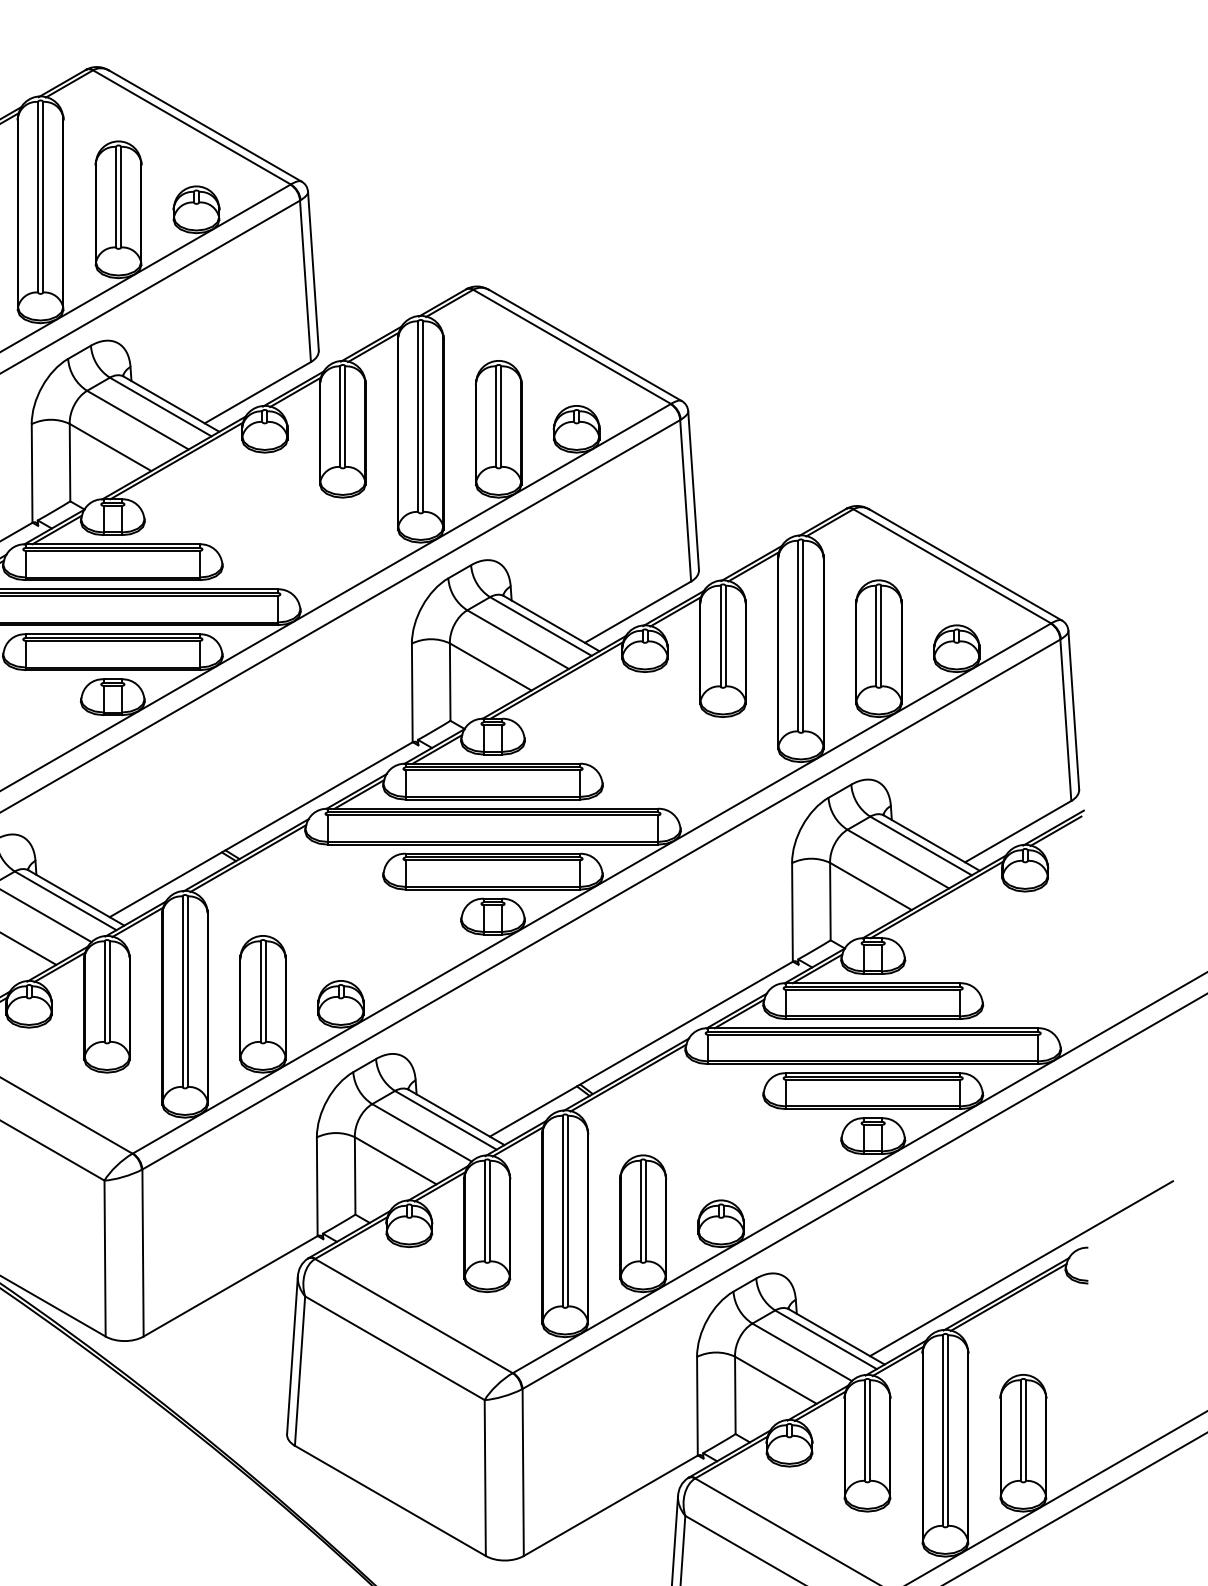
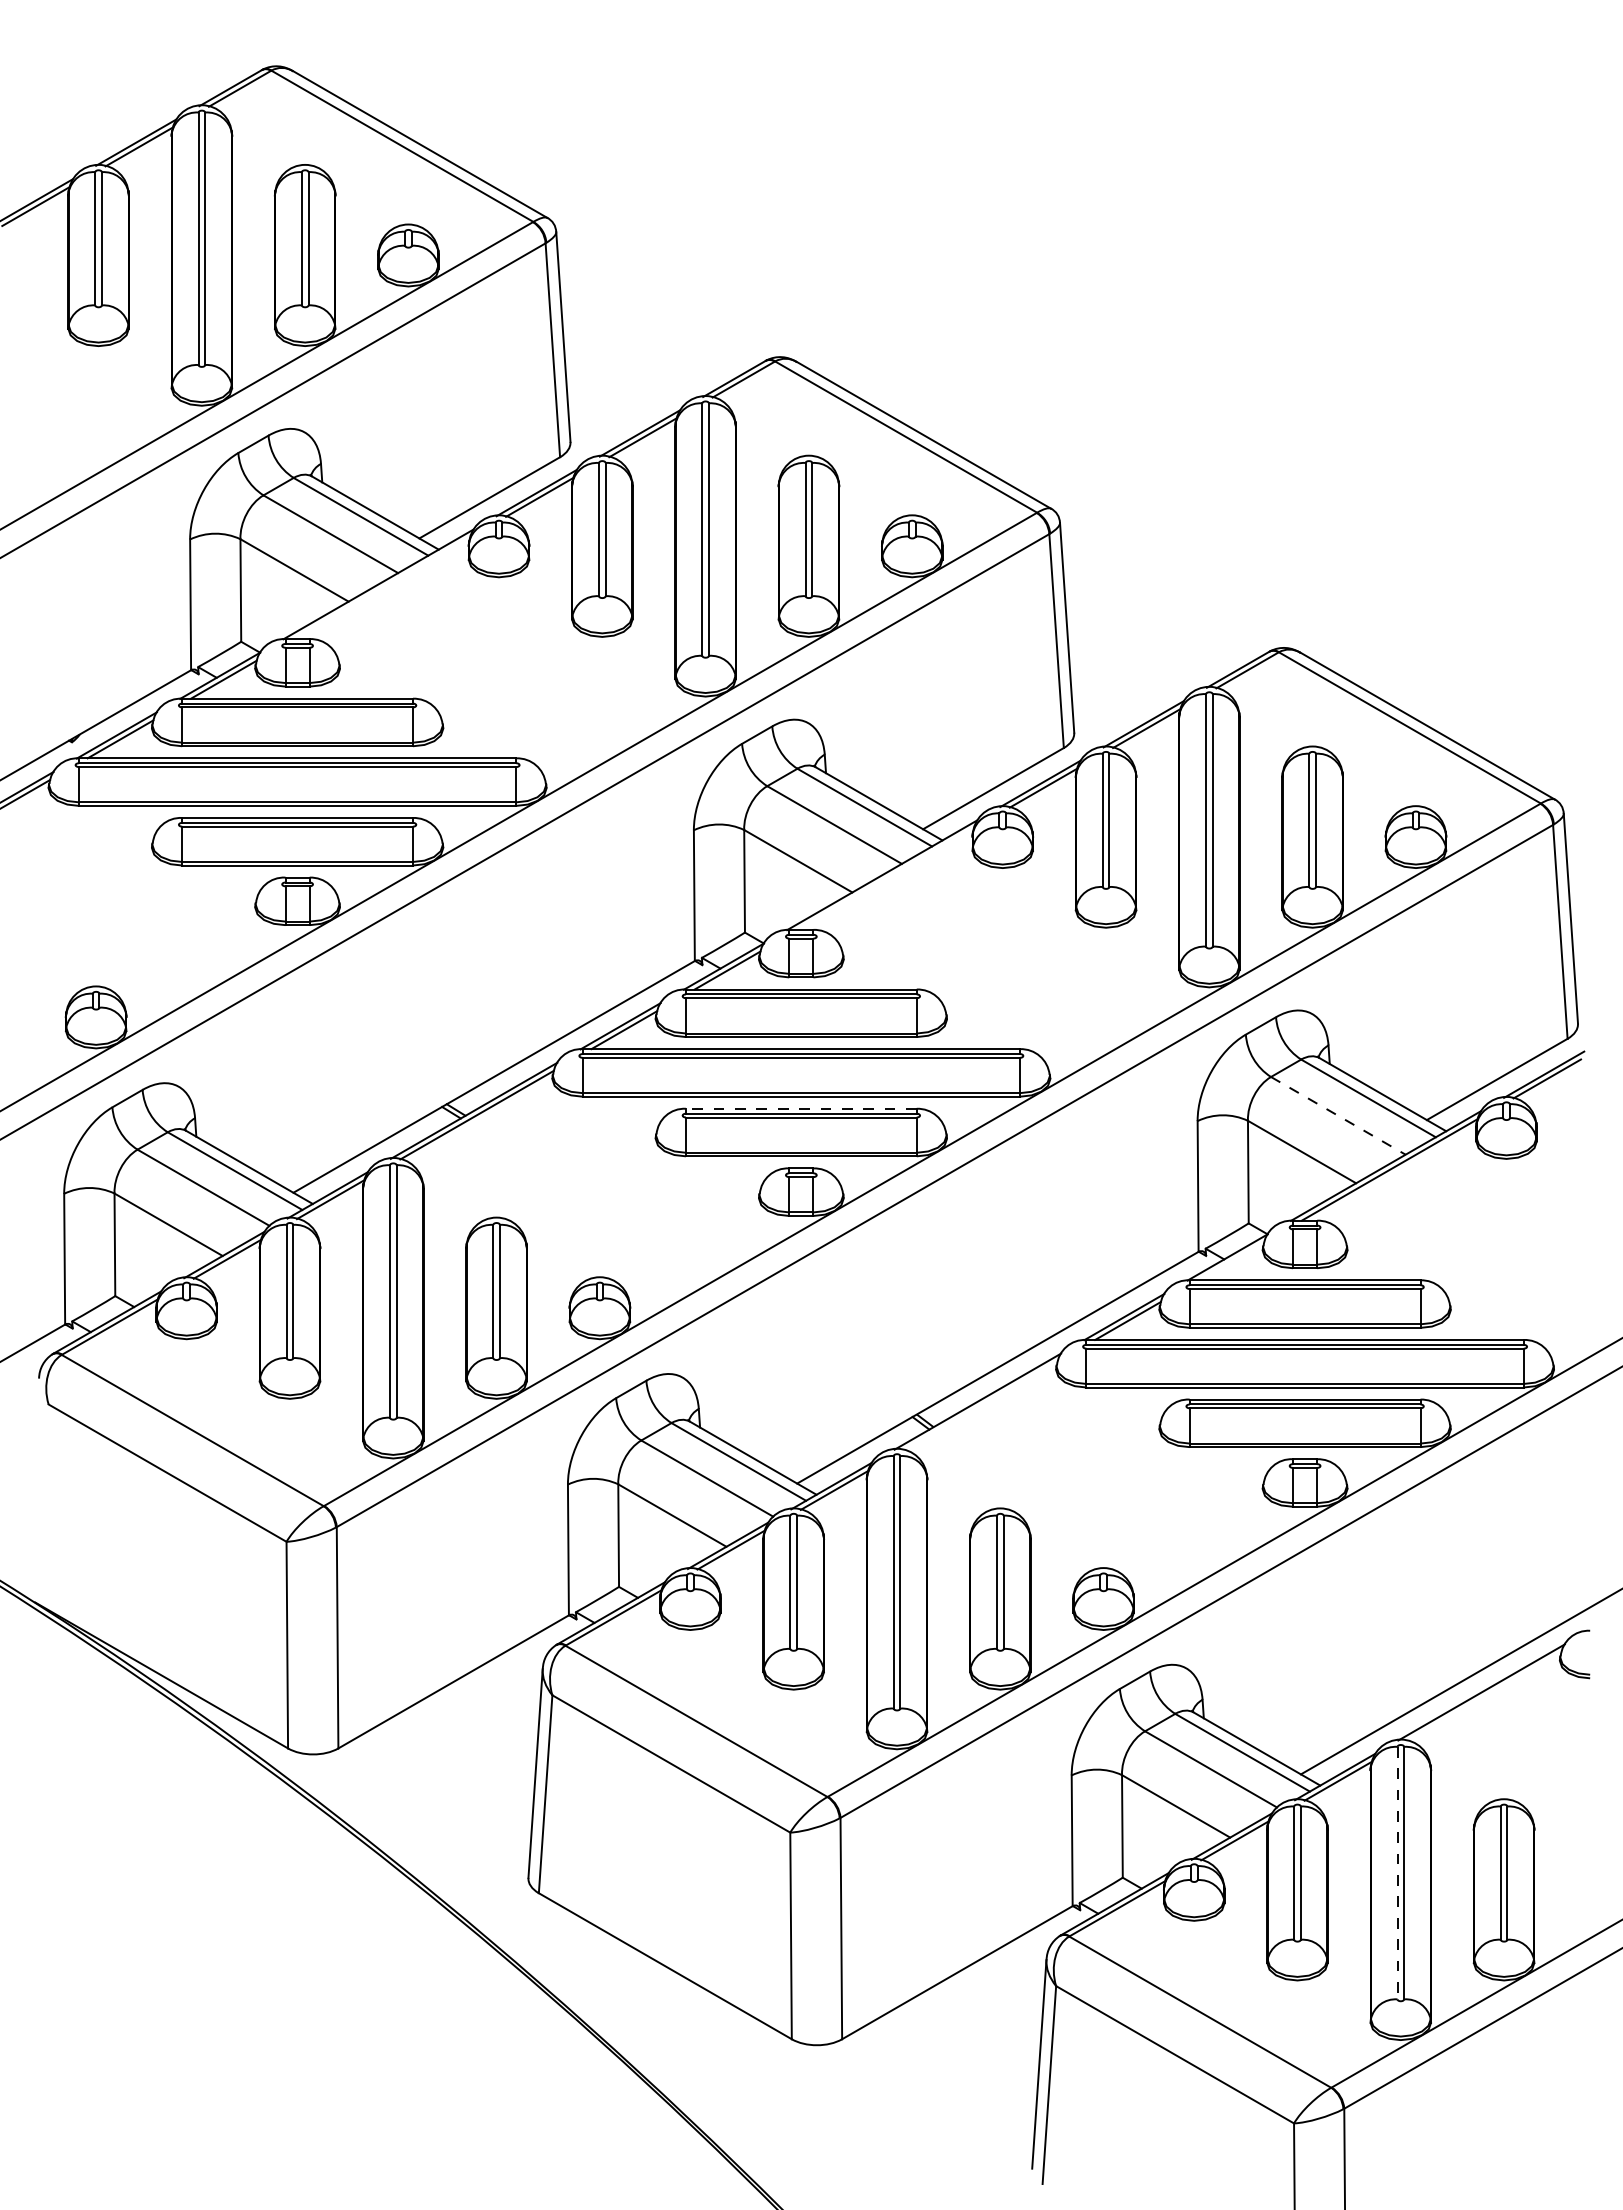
line: (176, 461) -> (382, 588), removed
line: (556, 679) -> (885, 878), removed
line: (492, 853) -> (800, 1108), solid -> dashed
line: (898, 858) -> (1338, 1115), solid -> dashed
line: (817, 969) -> (1231, 1261), removed
line: (628, 1077) -> (980, 1405), removed
line: (1008, 1297) -> (1484, 1696), removed
line: (942, 1430) -> (1397, 1873), solid -> dashed

